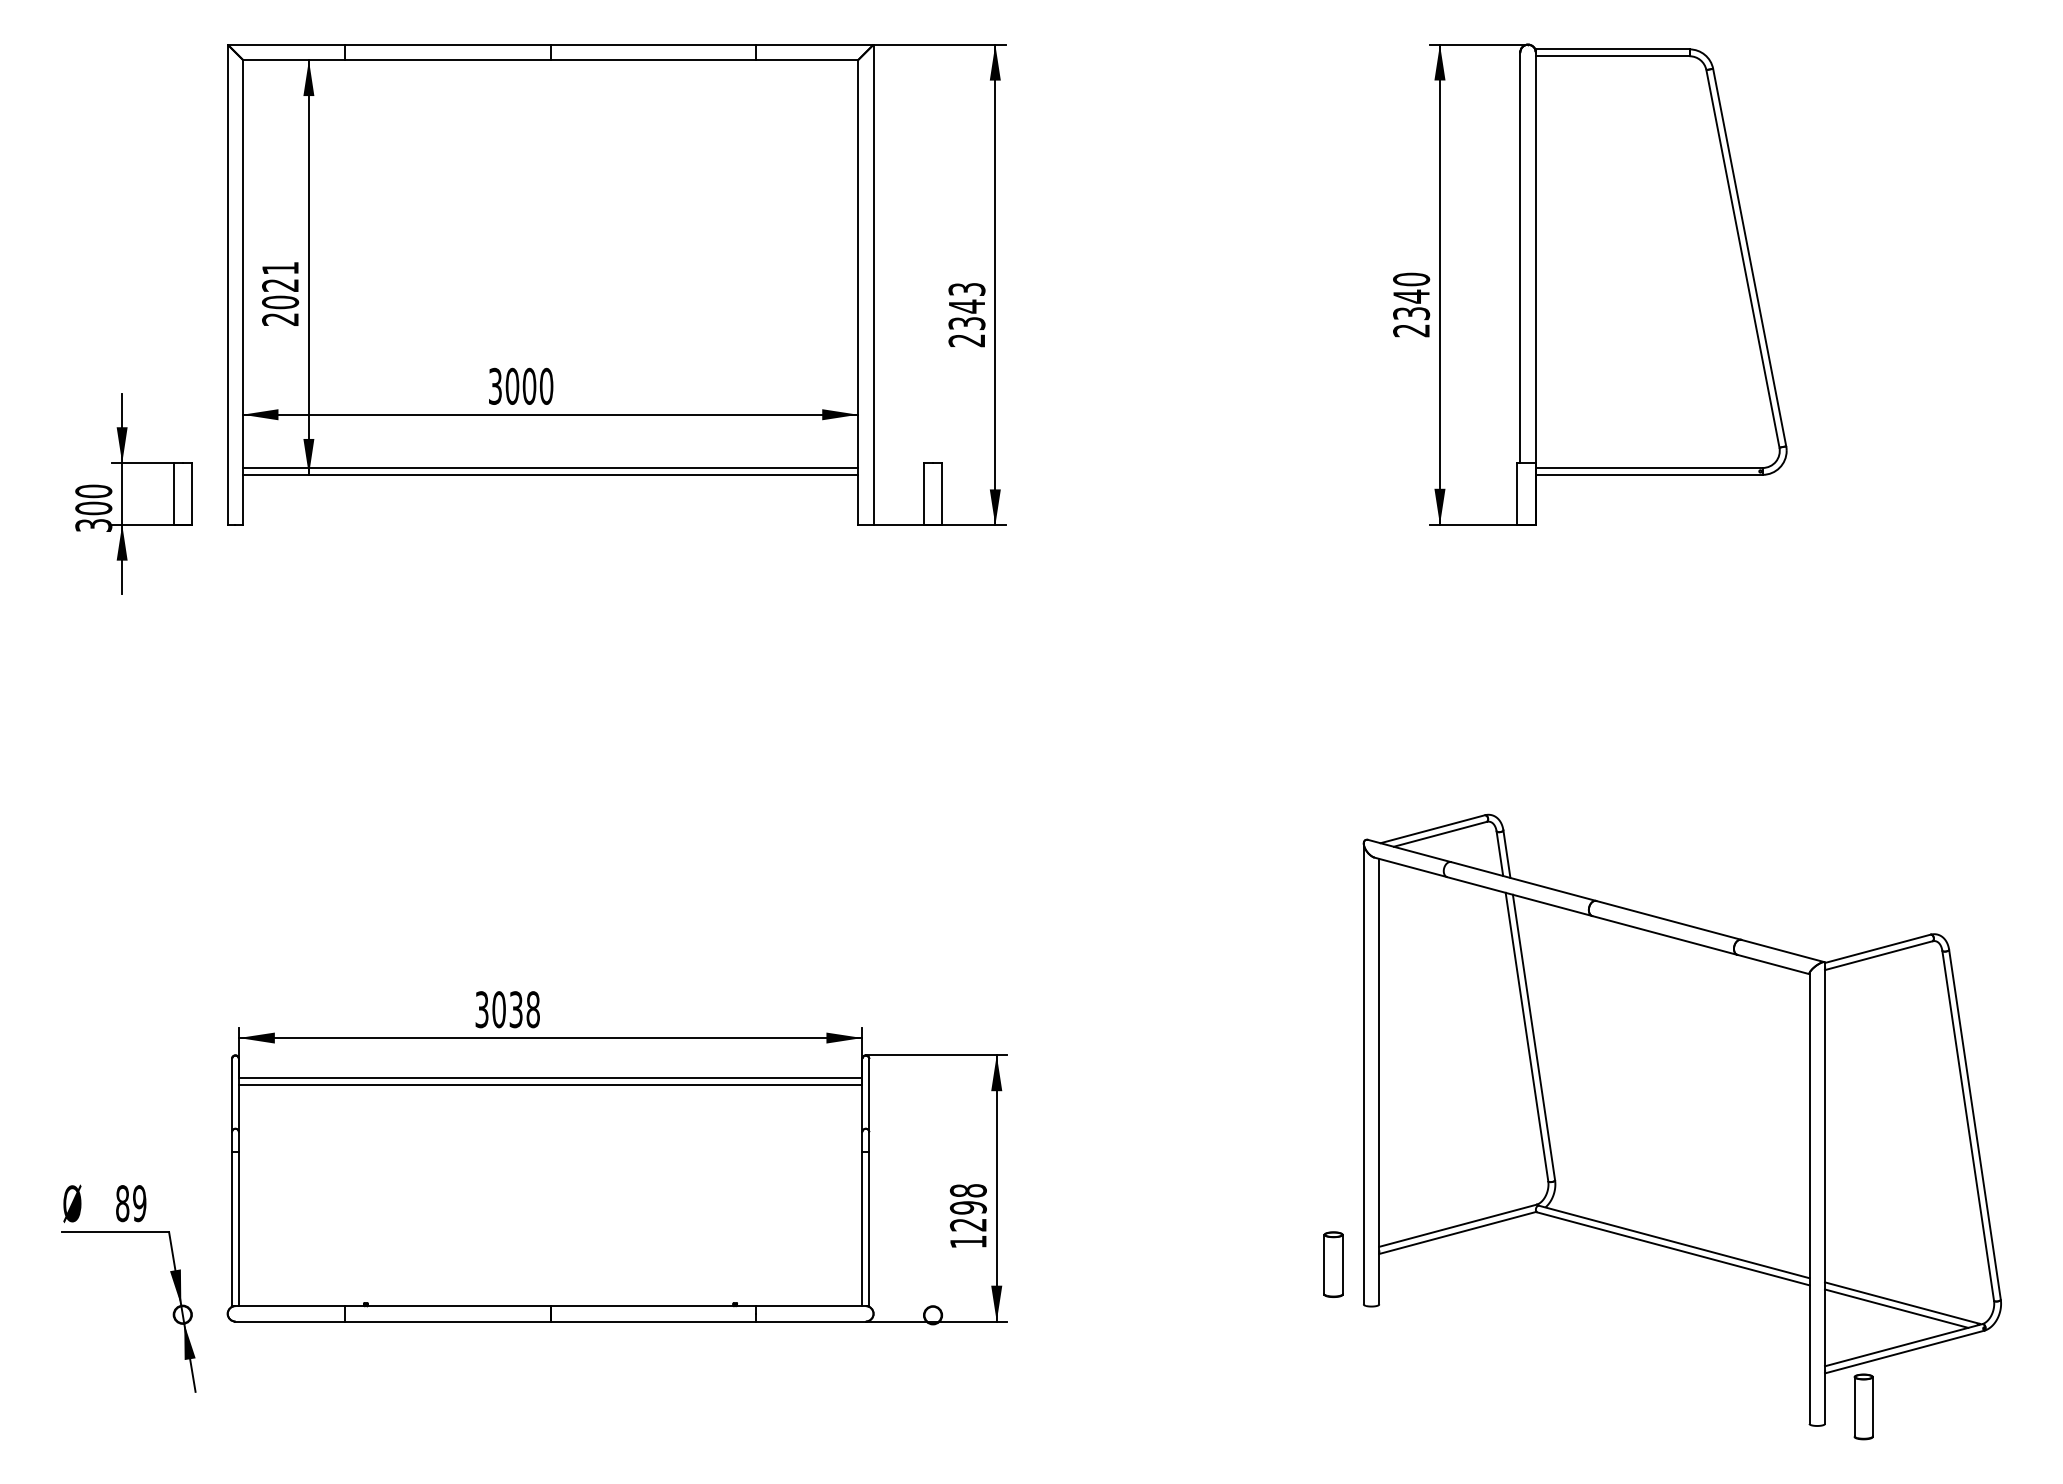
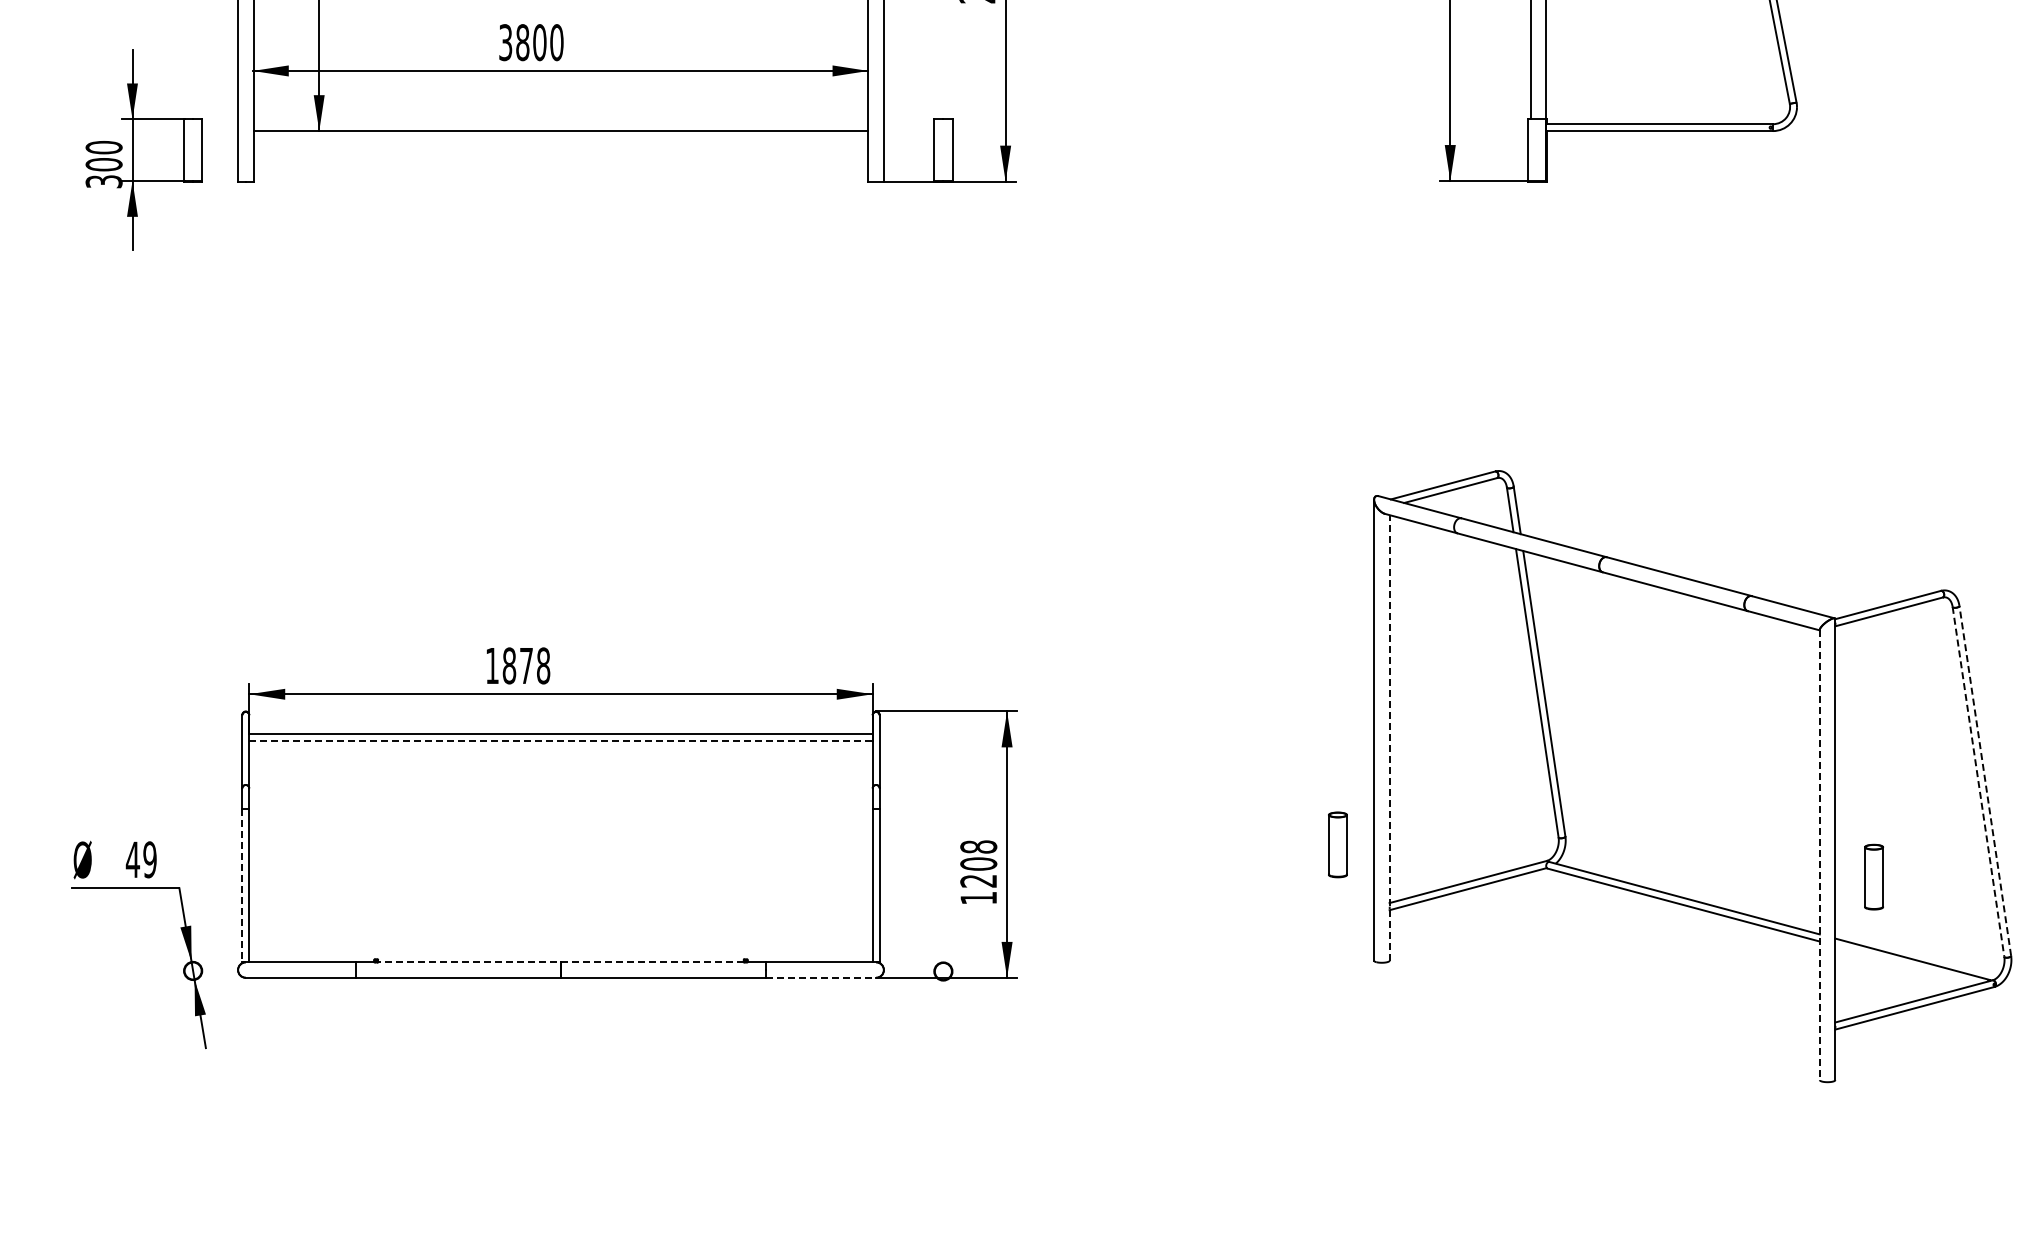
text: (512, 386) -> (522, 42), 3000 -> 3800
line: (550, 467) -> (560, 123), removed
text: (498, 1009) -> (508, 665), 3038 -> 1878
line: (1379, 1081) -> (1389, 737), solid -> dashed
line: (550, 1084) -> (560, 740), solid -> dashed
line: (1974, 1124) -> (1984, 780), solid -> dashed
line: (1968, 1125) -> (1978, 781), solid -> dashed
line: (1809, 1199) -> (1819, 855), solid -> dashed
text: (122, 1203) -> (132, 859), 89 -> 49
text: (968, 1207) -> (978, 863), 1298 -> 1208
line: (232, 1229) -> (242, 885), solid -> dashed
part: (1333, 1264) -> (1337, 844), moved
line: (550, 1306) -> (560, 962), solid -> dashed
line: (1896, 1308) -> (1906, 964), removed
line: (810, 1321) -> (820, 977), solid -> dashed
part: (1863, 1406) -> (1873, 876), moved

